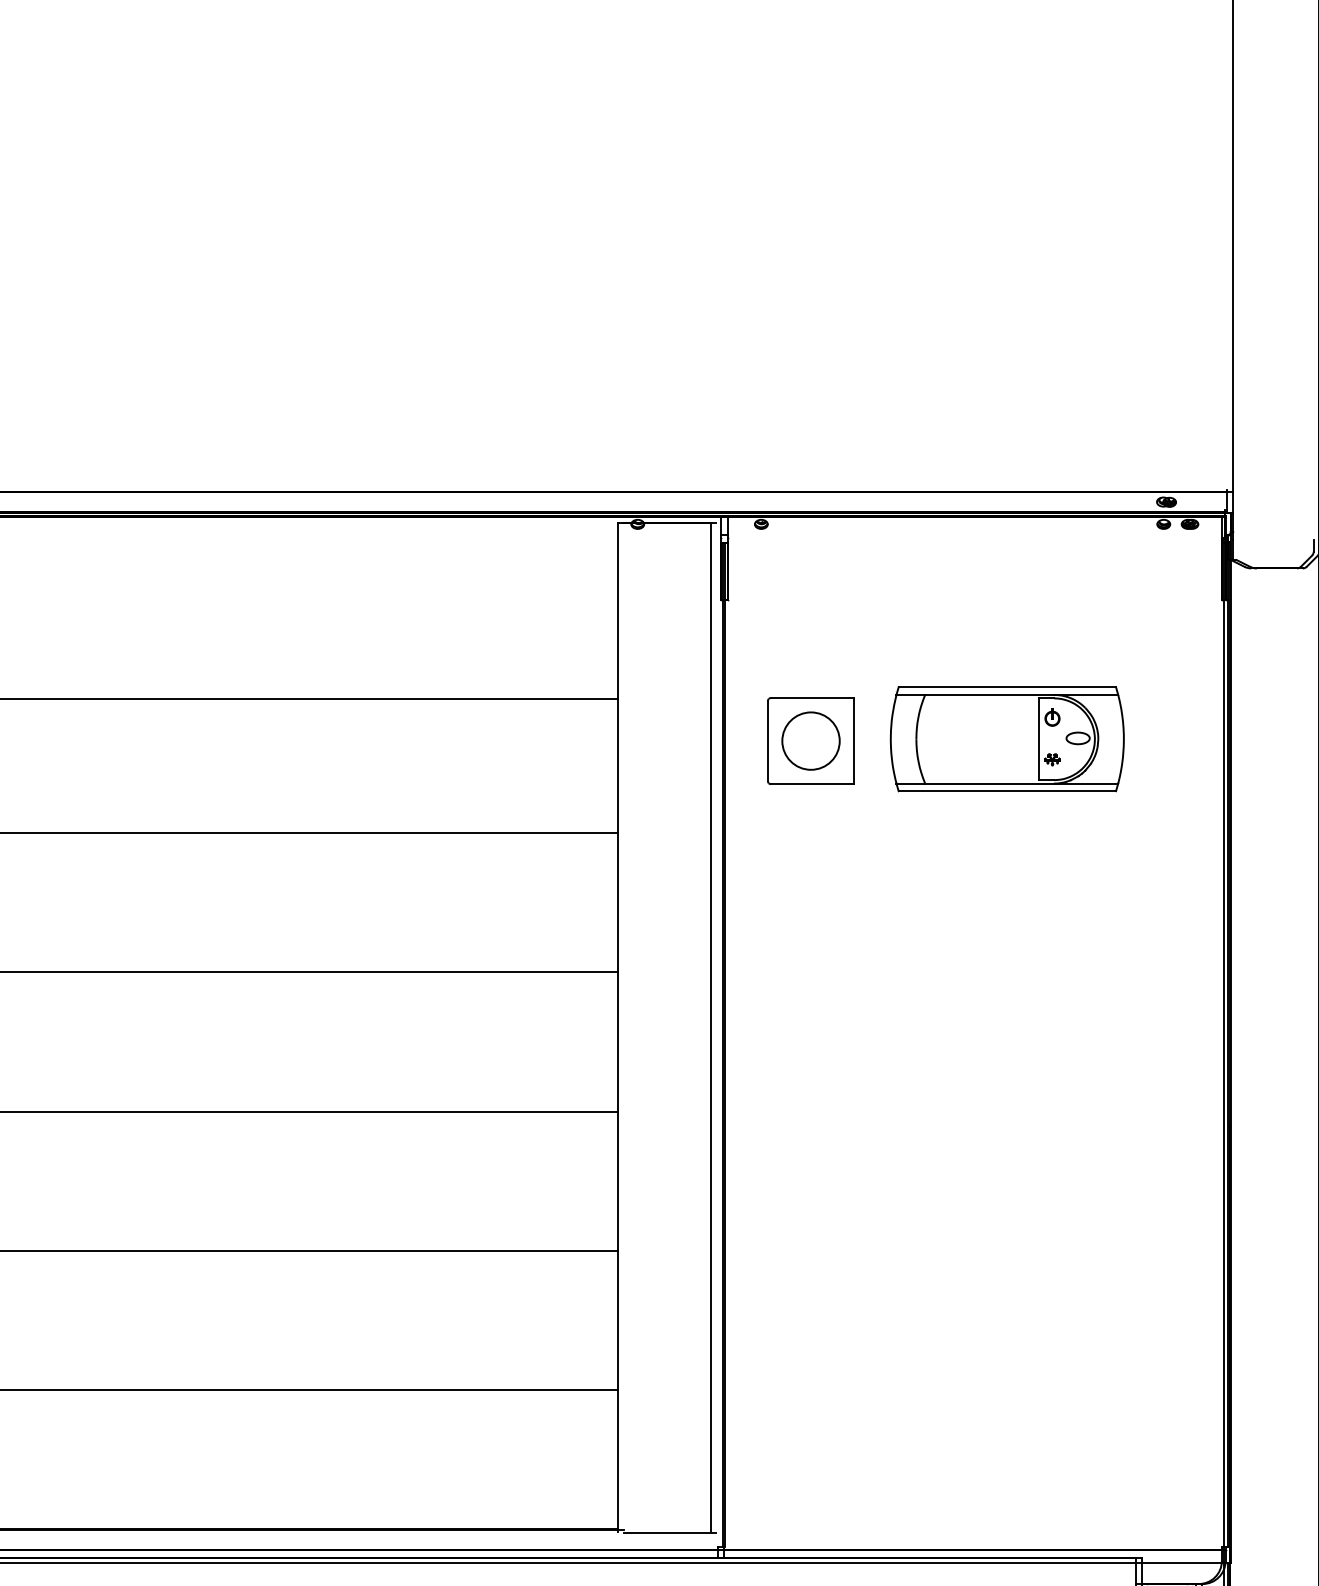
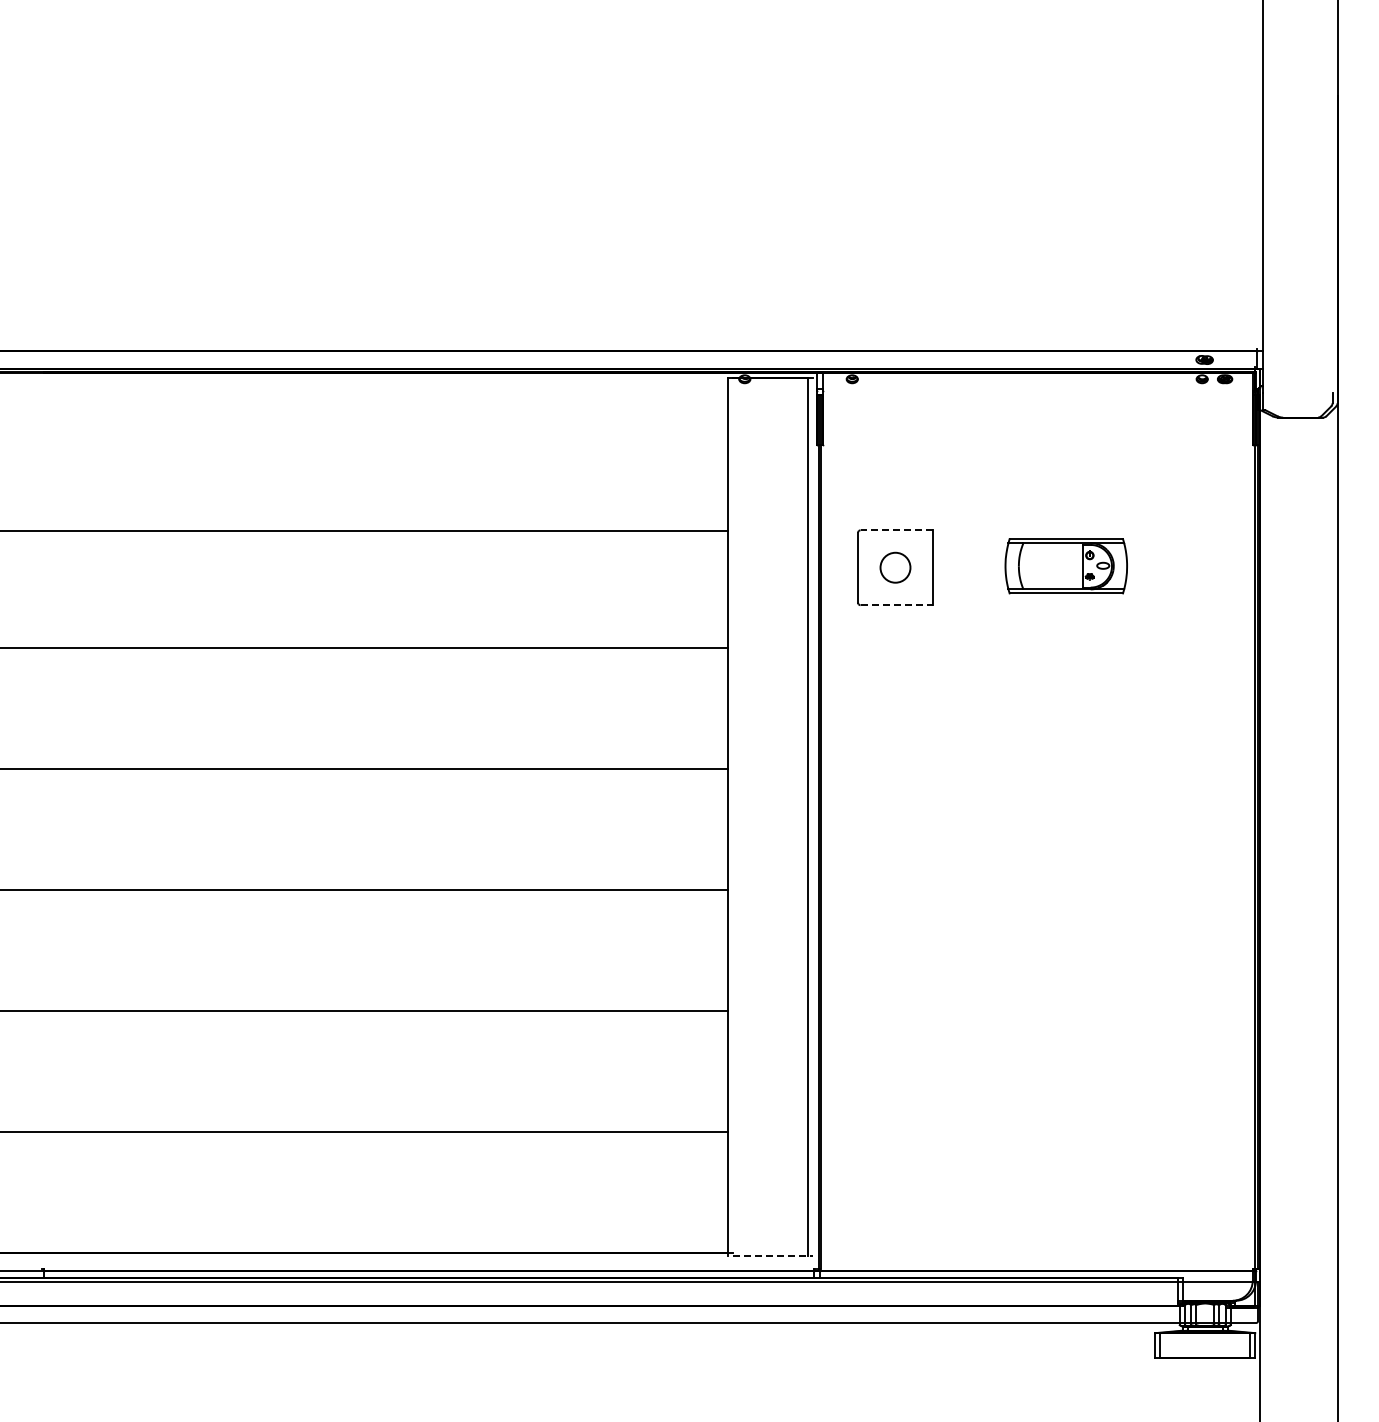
line: (812, 698) -> (896, 530), solid -> dashed
part: (1007, 739) -> (1066, 566), size x0.6
circle: (811, 740) -> (895, 567), size x0.6
line: (813, 784) -> (897, 605), solid -> dashed
line: (670, 1533) -> (773, 1256), solid -> dashed

